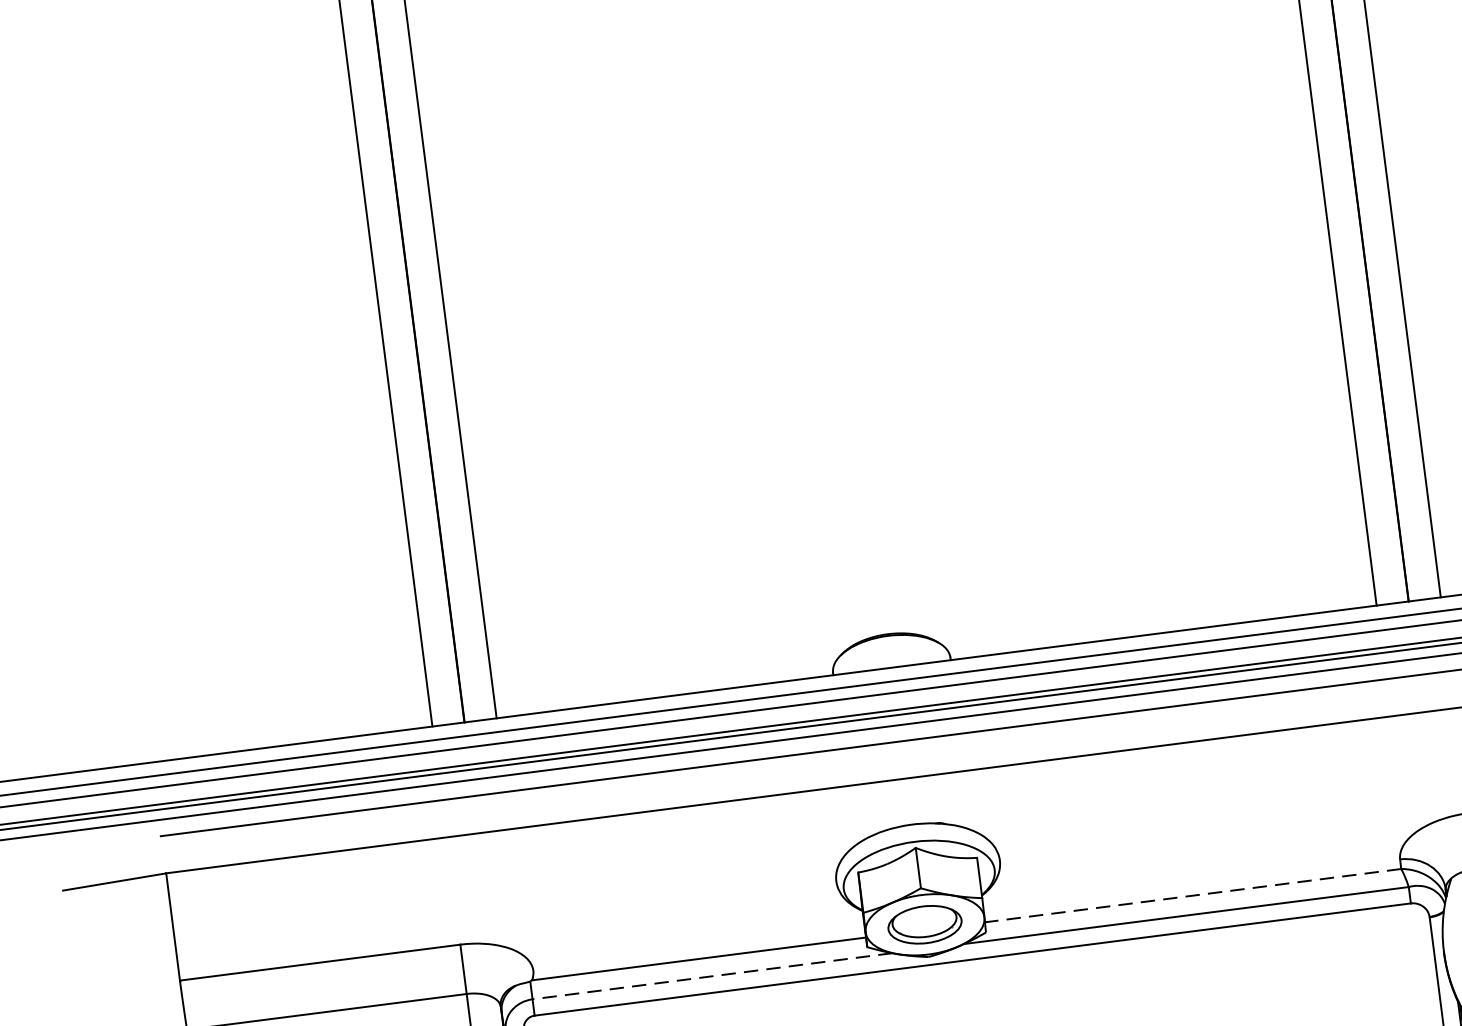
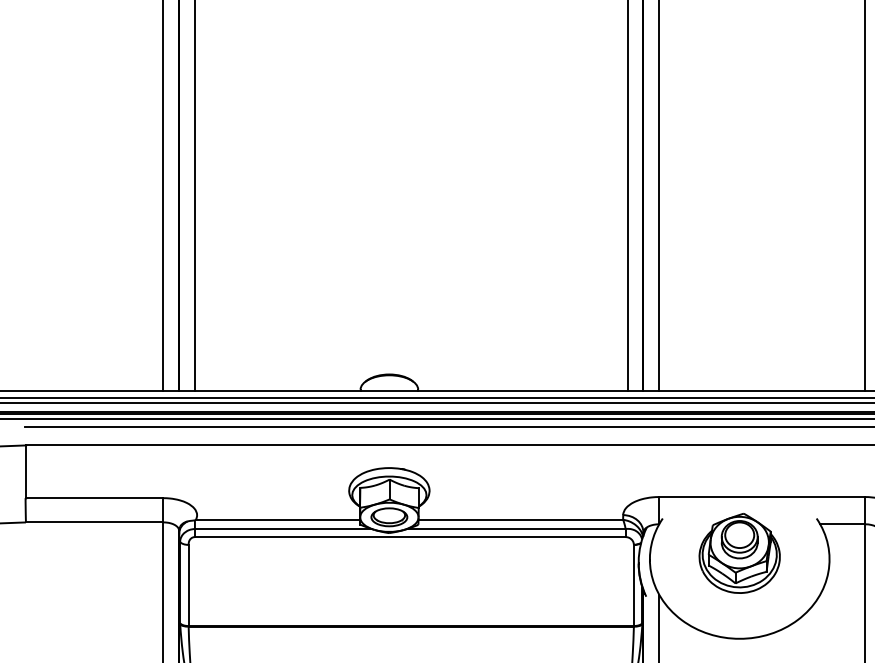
line: (1192, 895) -> (520, 519), dashed -> solid
line: (710, 977) -> (282, 529), dashed -> solid

